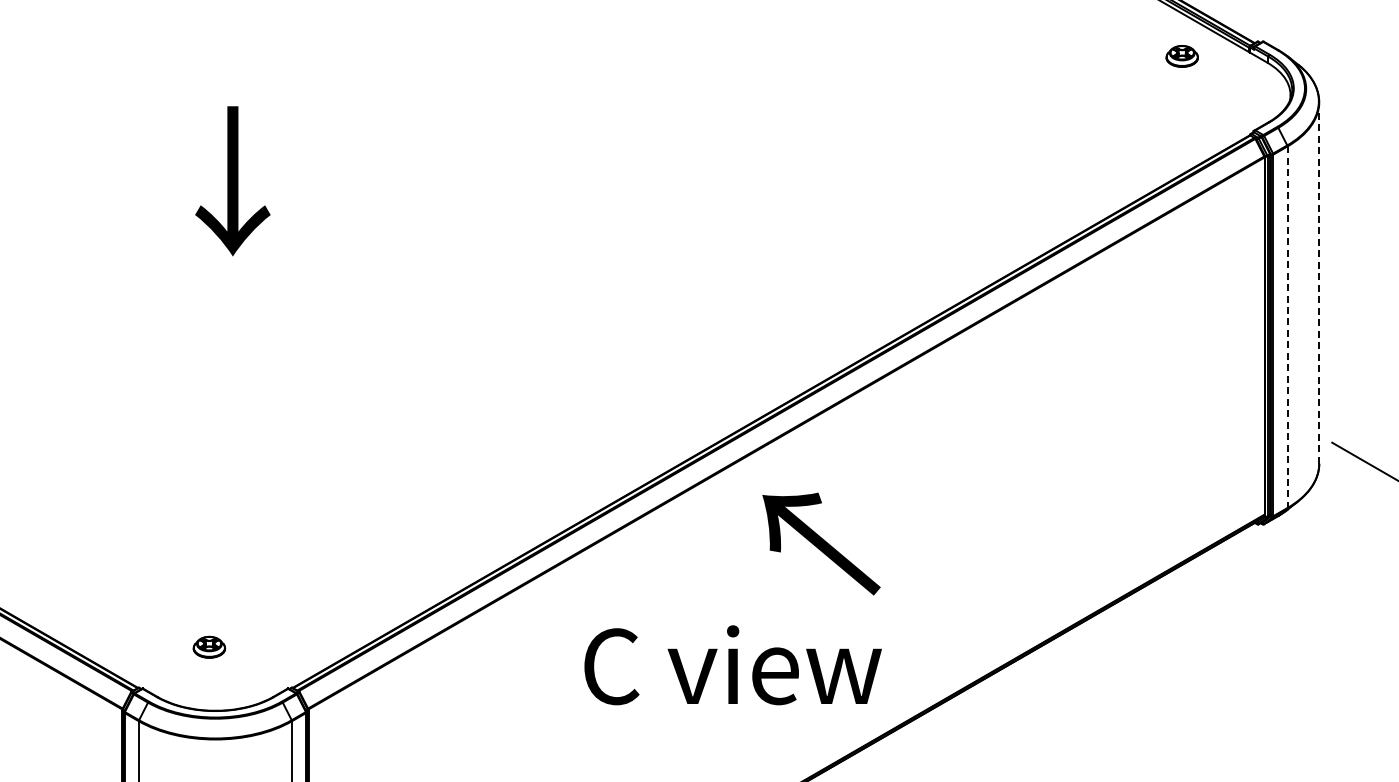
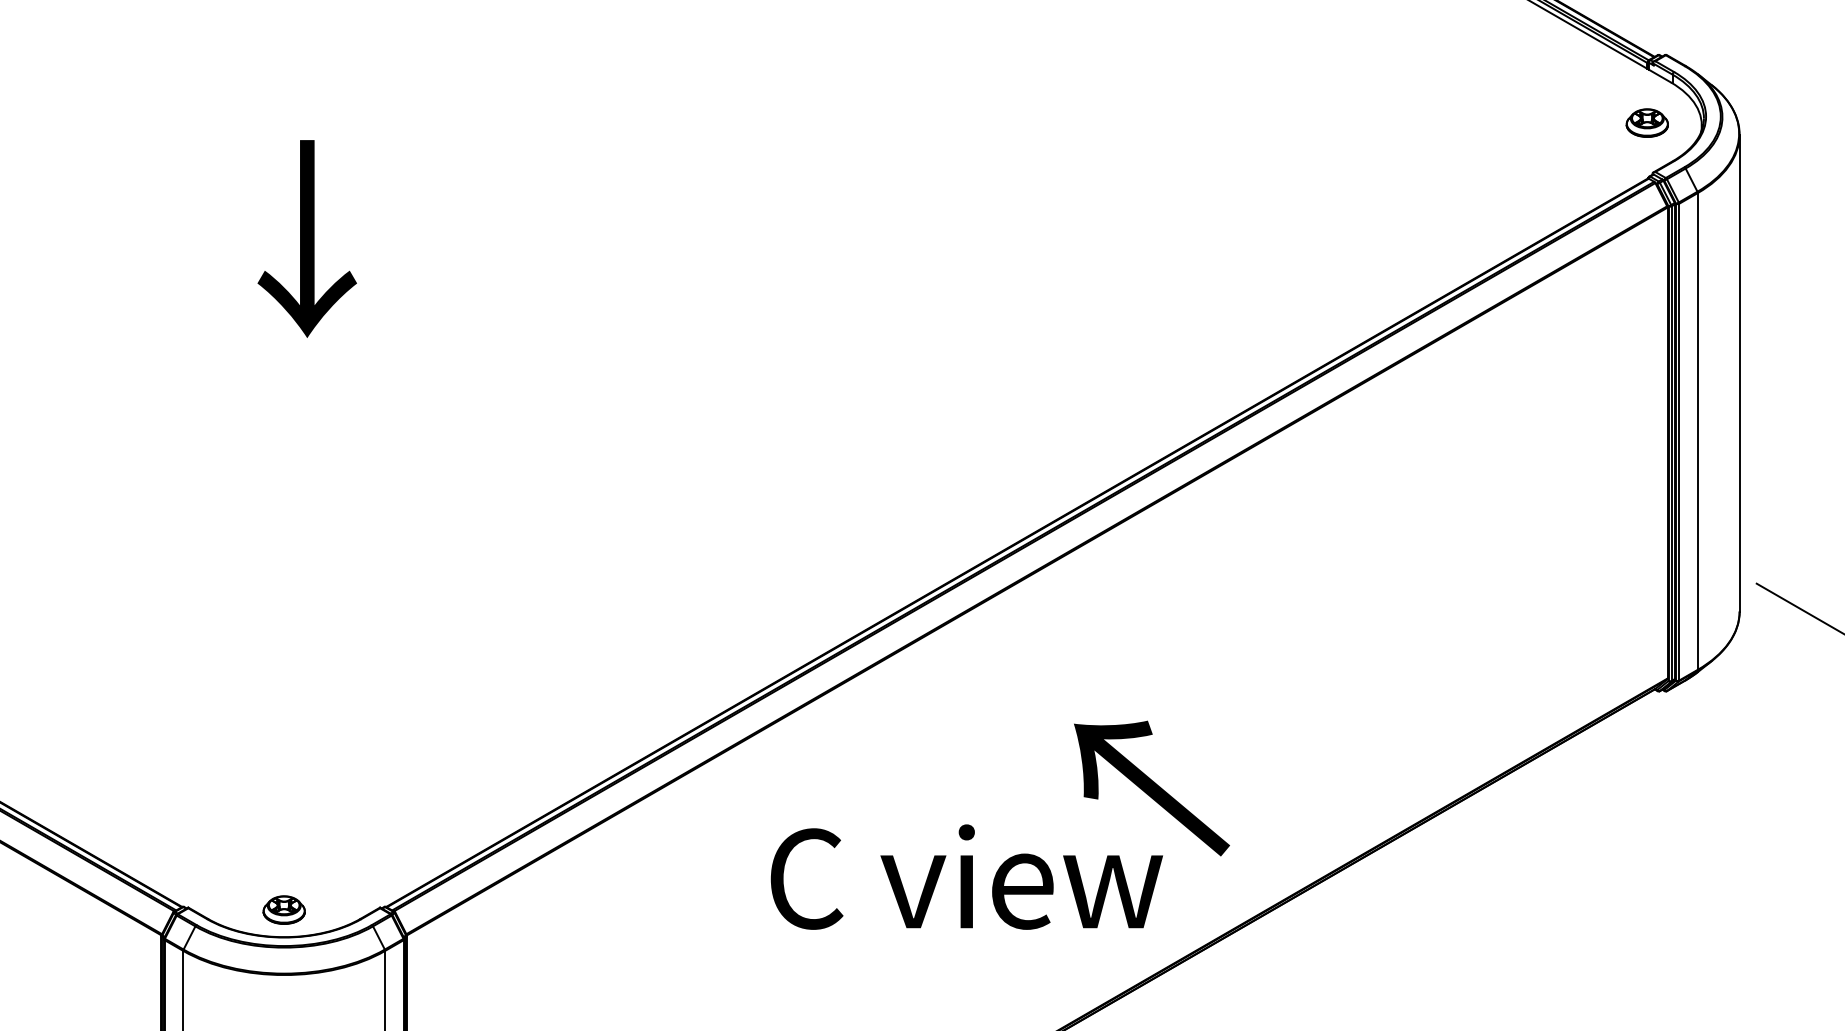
part: (1181, 56) -> (1646, 123), moved
line: (1319, 283) -> (1739, 373), dashed -> solid
line: (1287, 327) -> (1697, 431), dashed -> solid
text: (821, 543) -> (1151, 787), moved
part: (209, 646) -> (284, 909), moved

